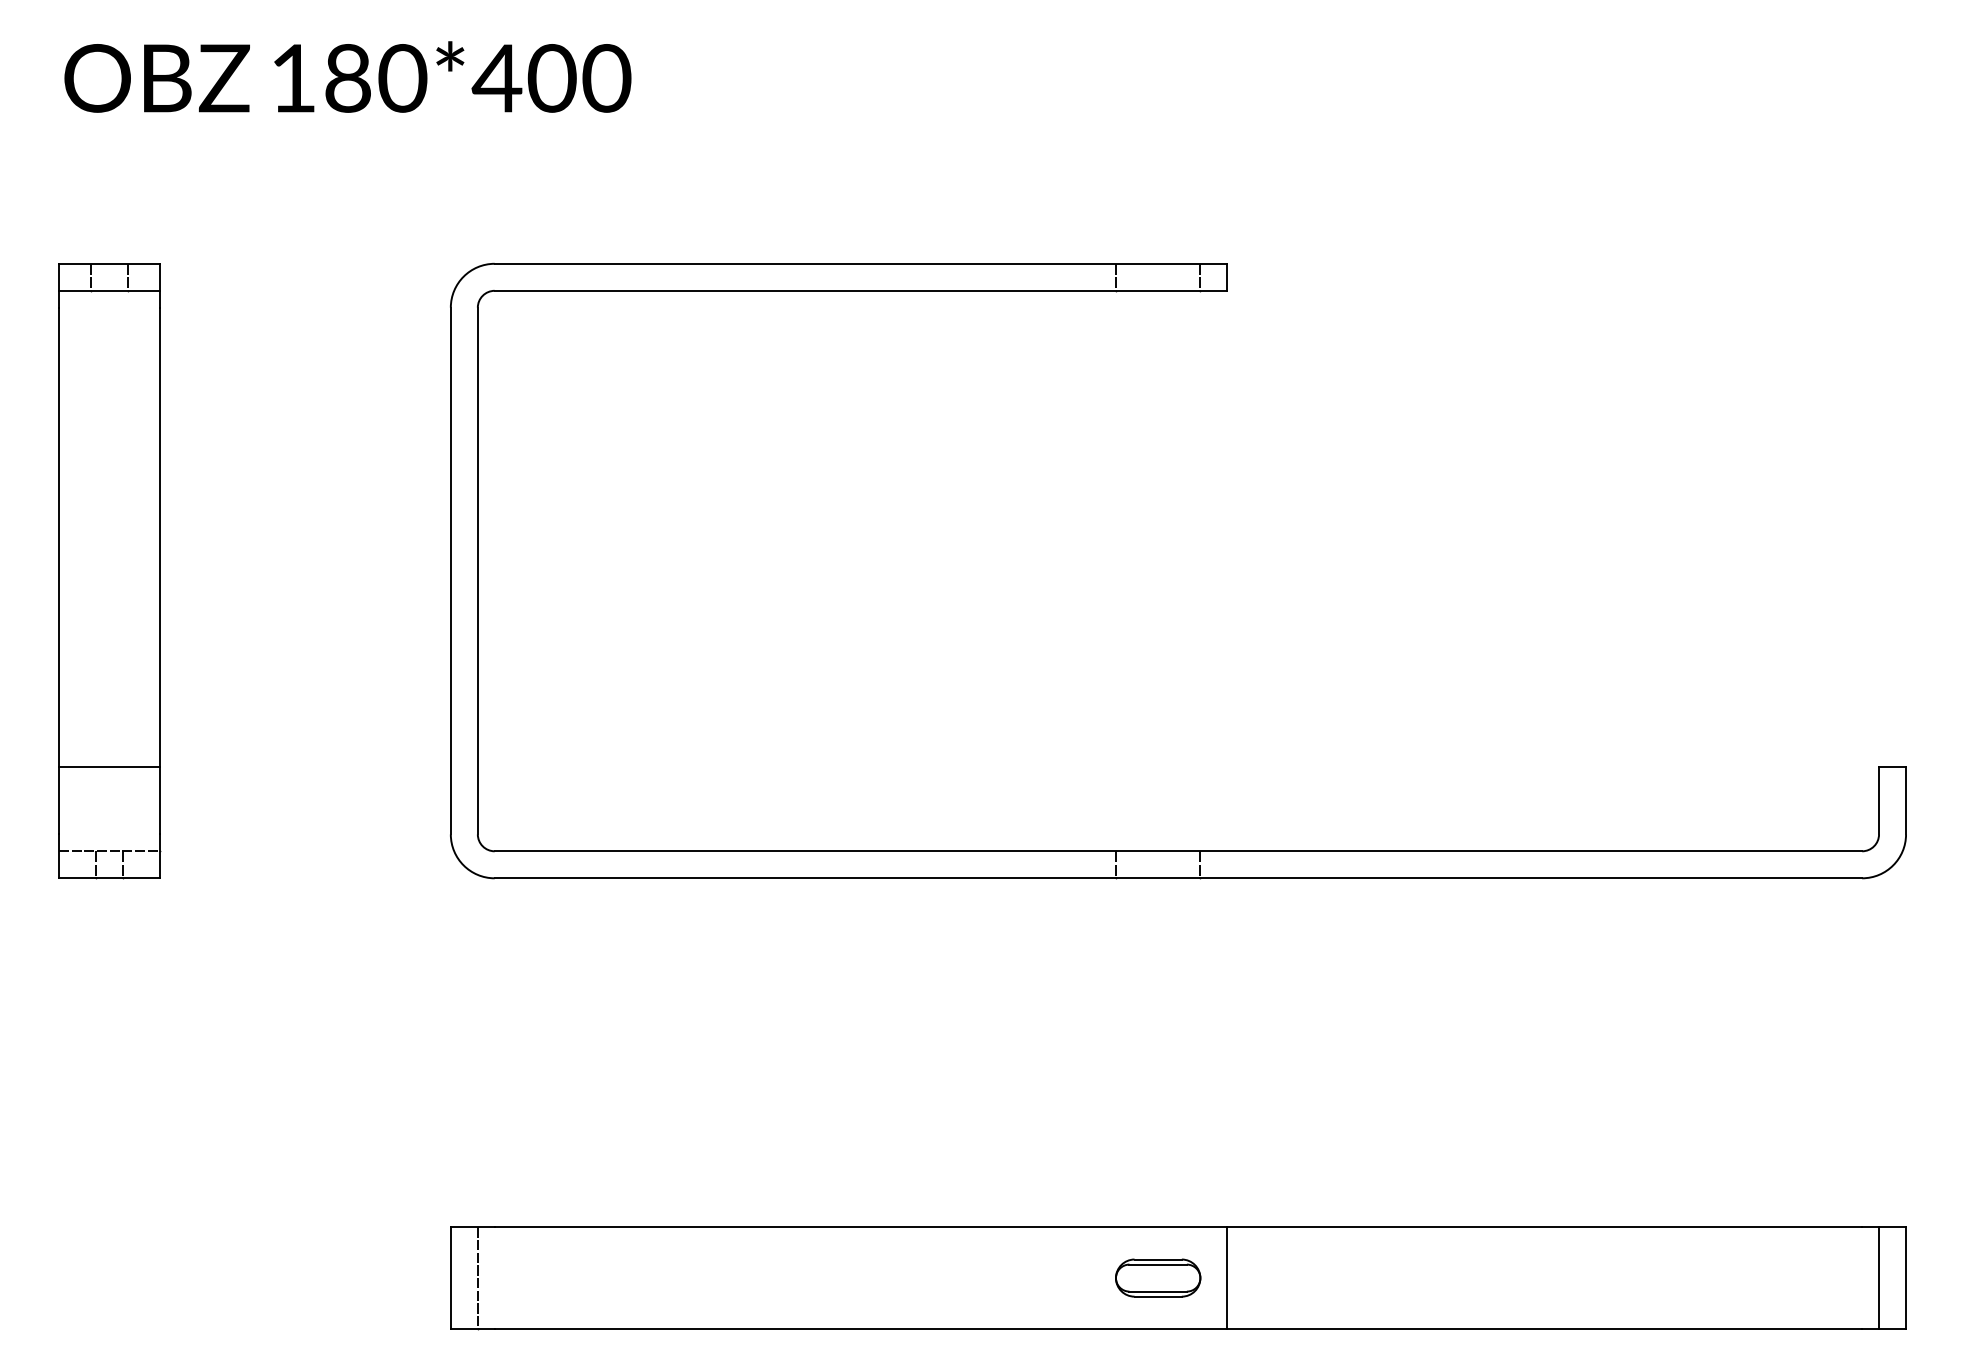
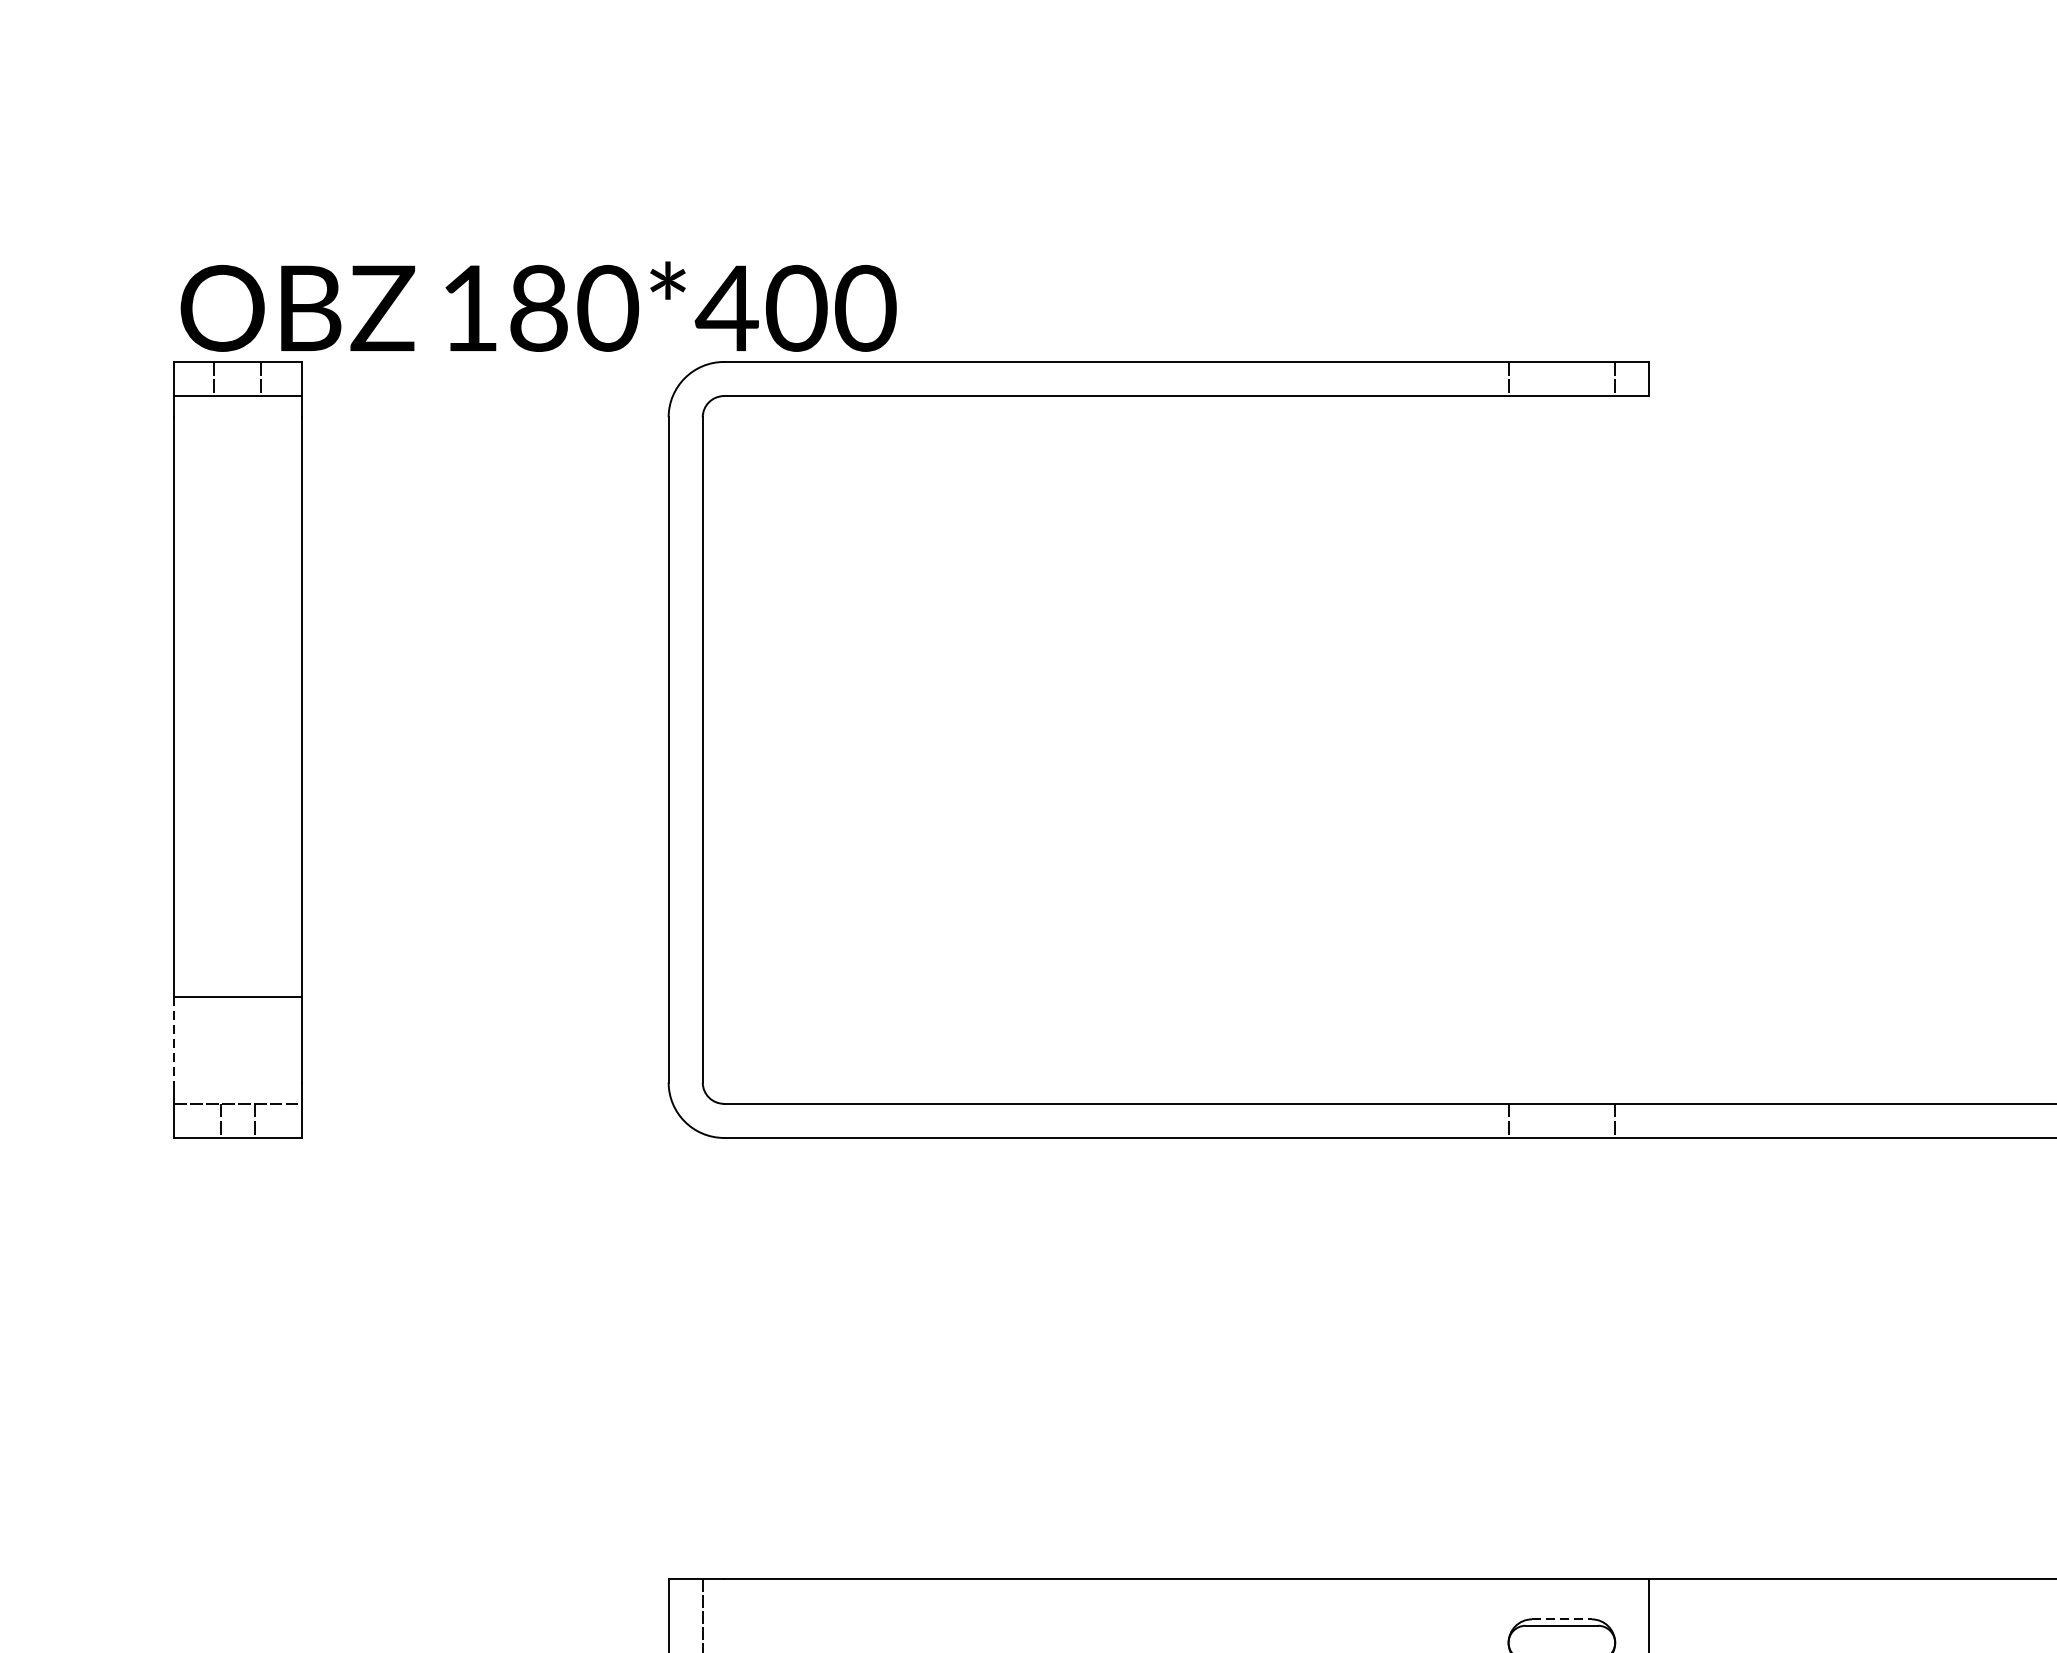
text: (347, 76) -> (538, 306), moved
line: (58, 800) -> (173, 1039), solid -> dashed
line: (1158, 1259) -> (1562, 1619), solid -> dashed

